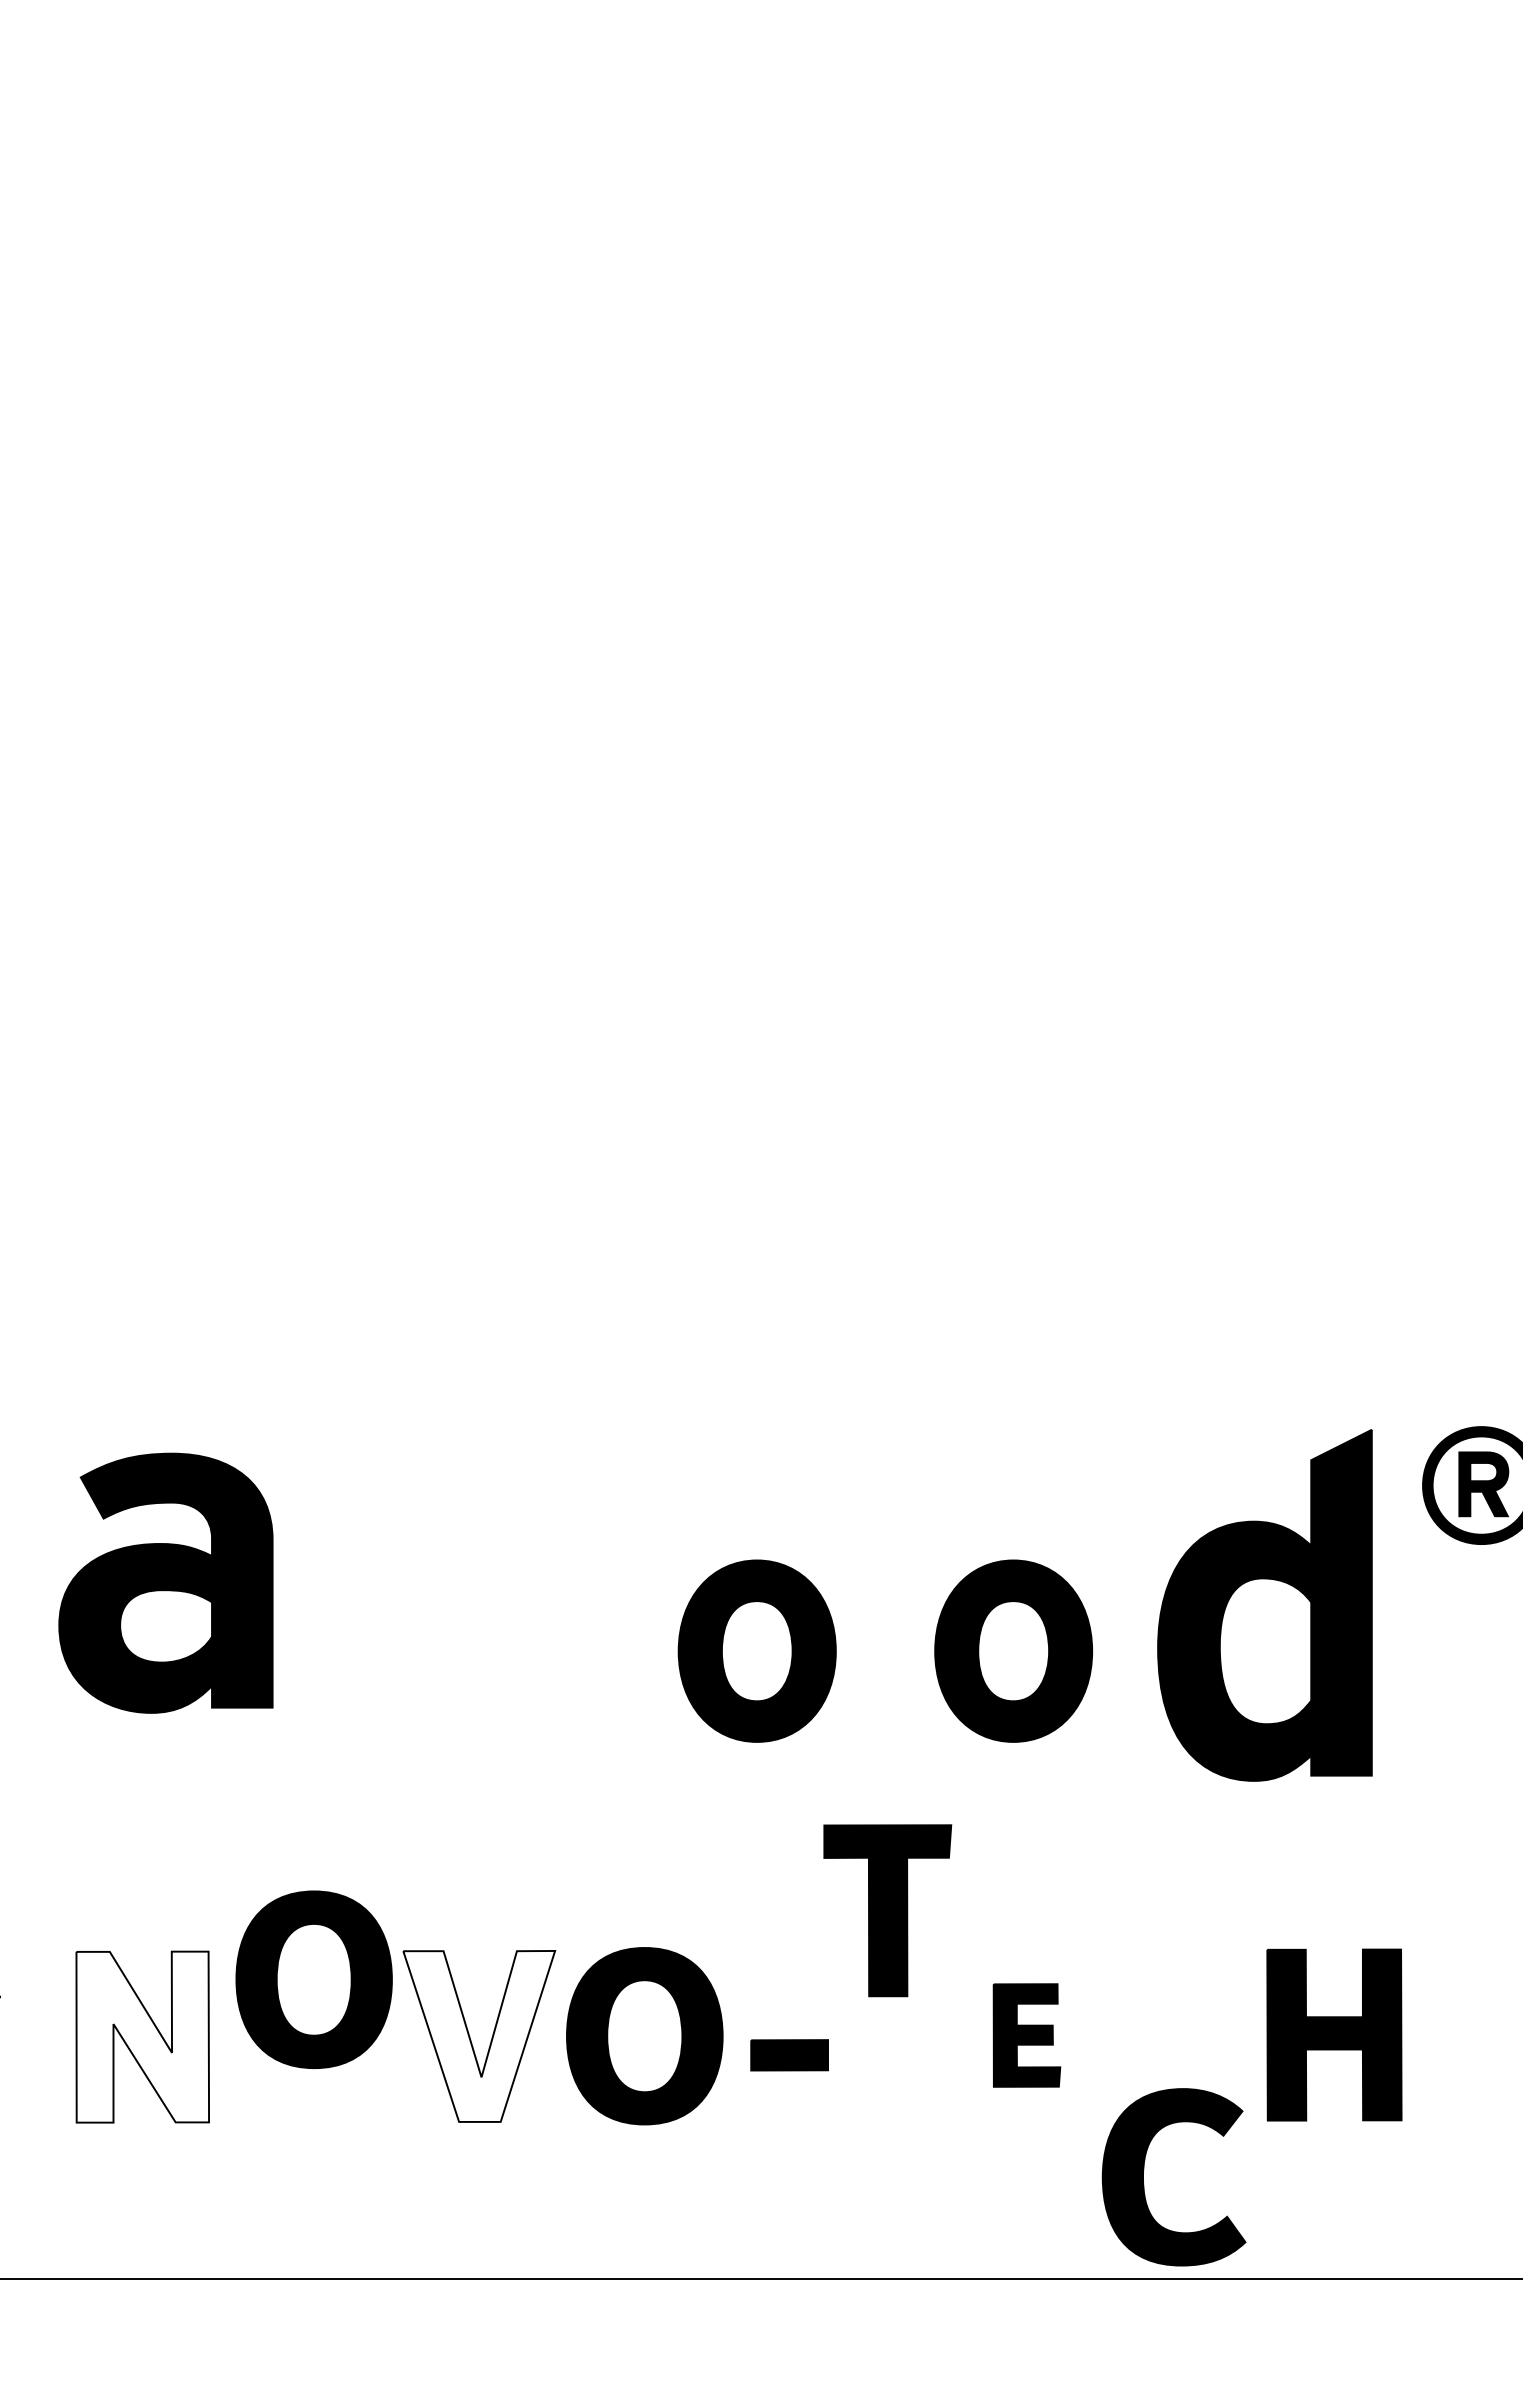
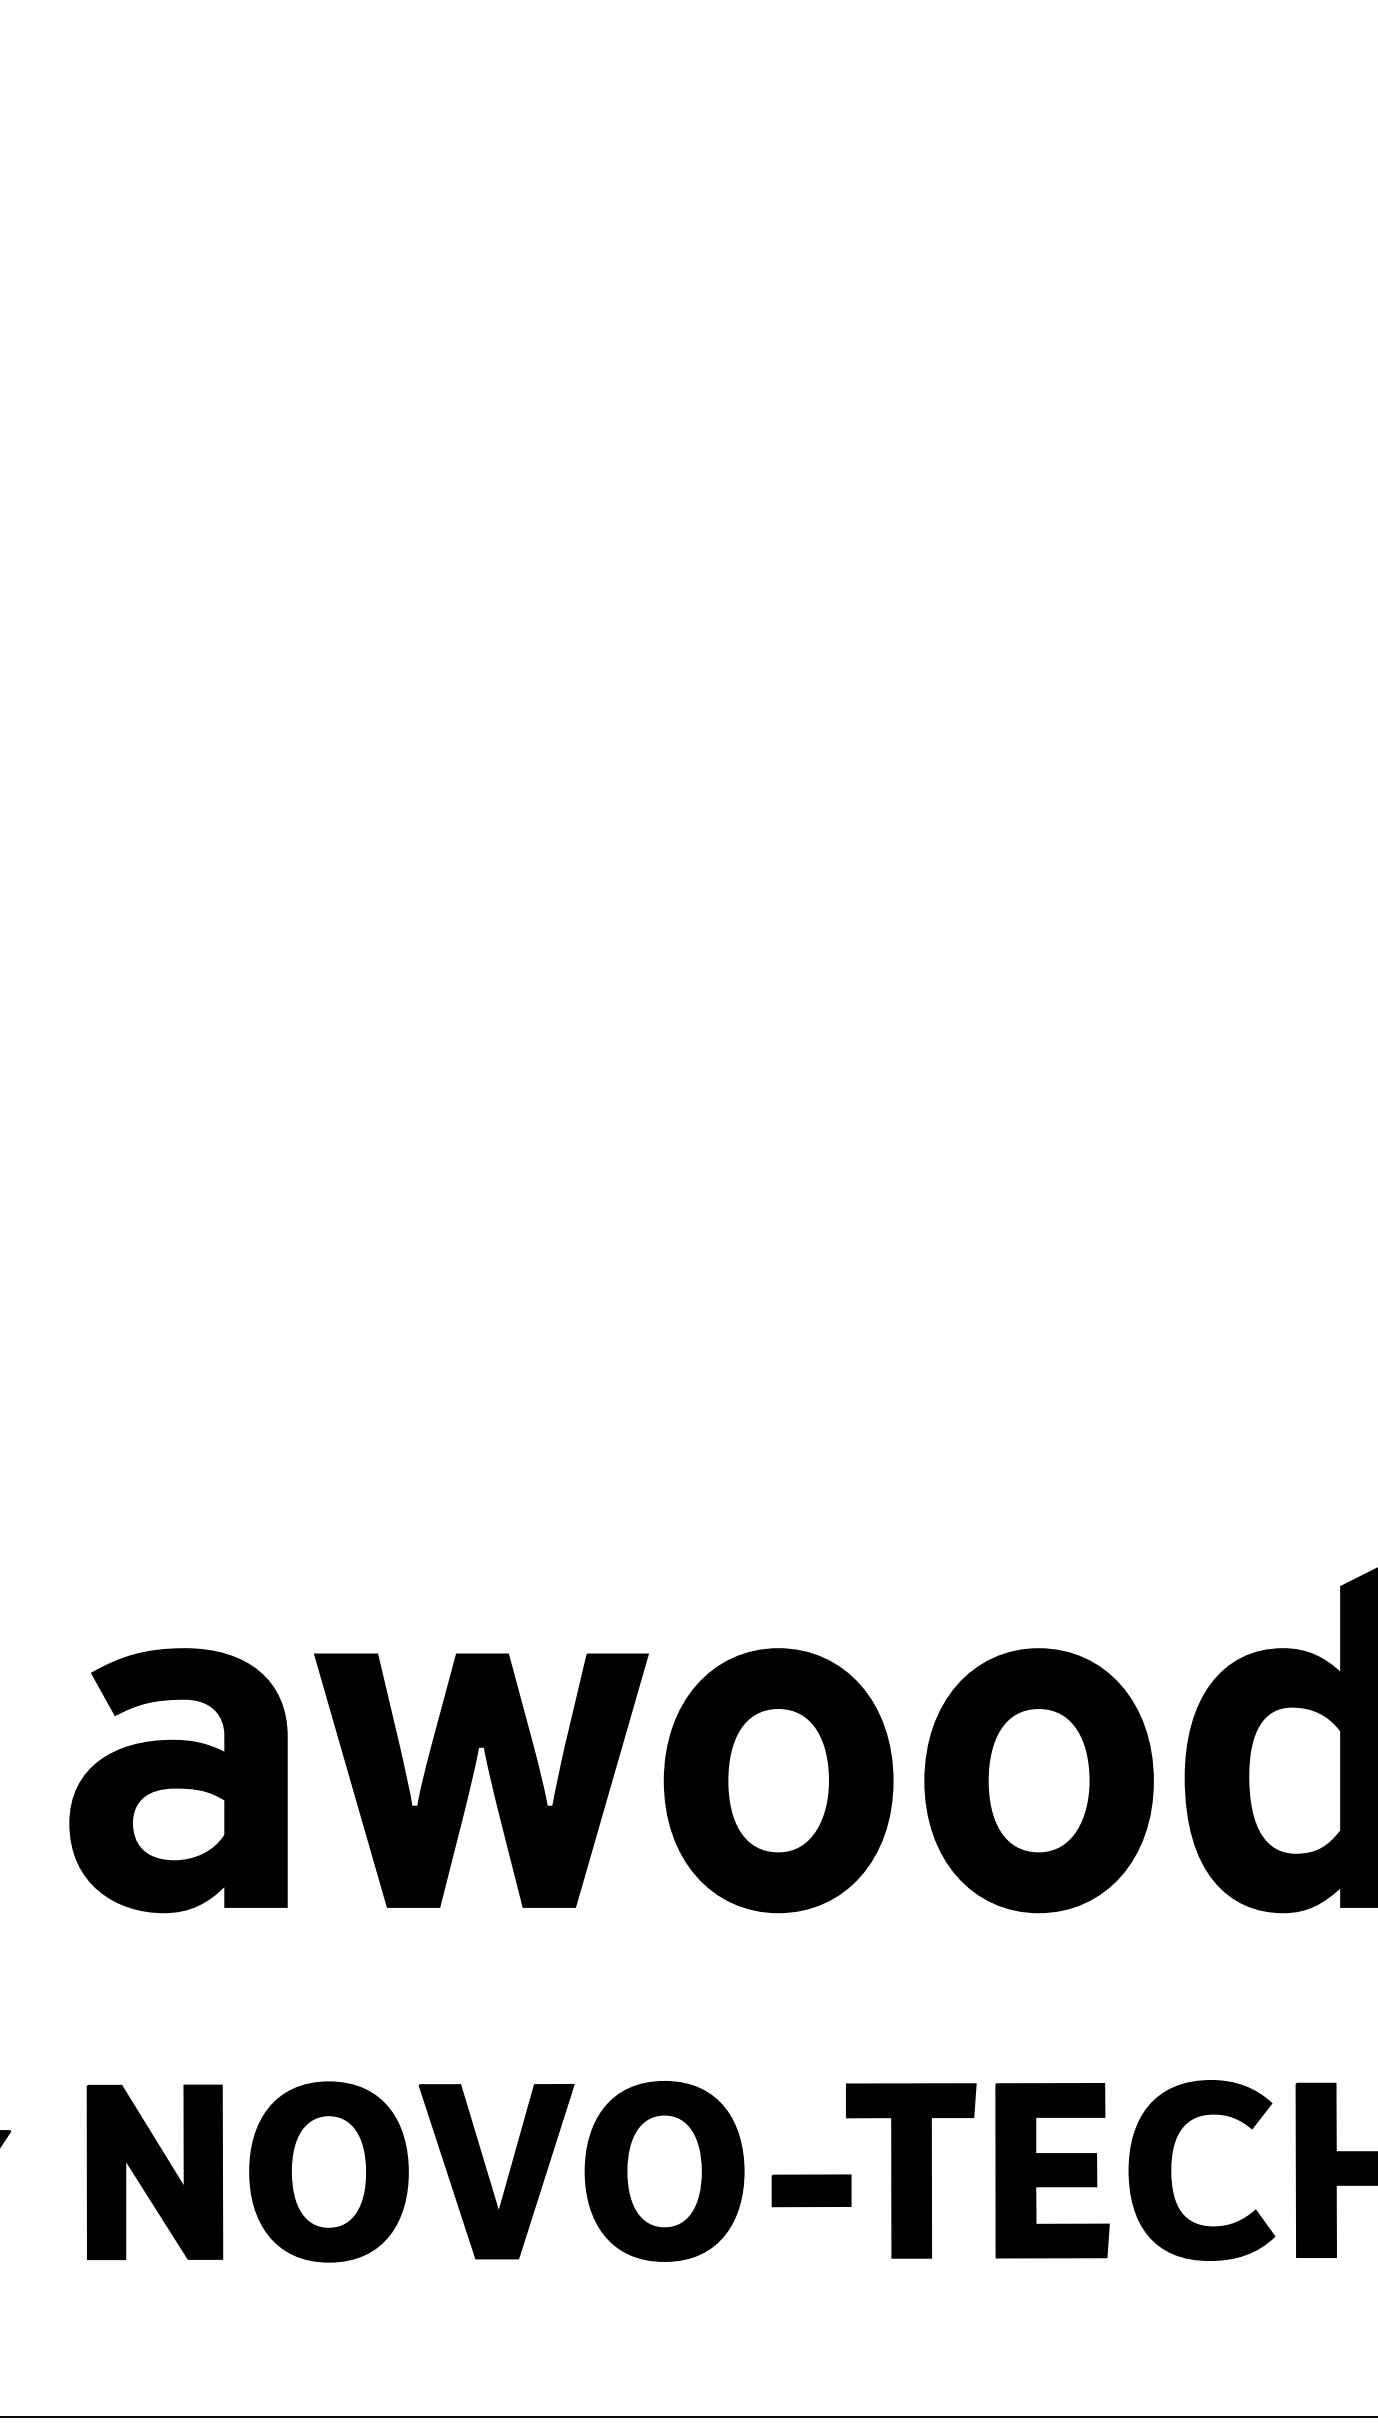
part: (165, 1582) -> (178, 1779), moved
part: (472, 1647) -> (489, 1776), added
part: (757, 1650) -> (778, 1779), size x1.43
part: (1013, 1650) -> (1038, 1779), size x1.43
part: (887, 1910) -> (910, 2170), moved
part: (313, 1979) -> (328, 2171), moved
fill: (479, 2035) -> (496, 2170), added
part: (1026, 2035) -> (1052, 2170), size x1.67
fill: (142, 2036) -> (154, 2171), added
part: (1144, 2184) -> (1171, 2177), moved

